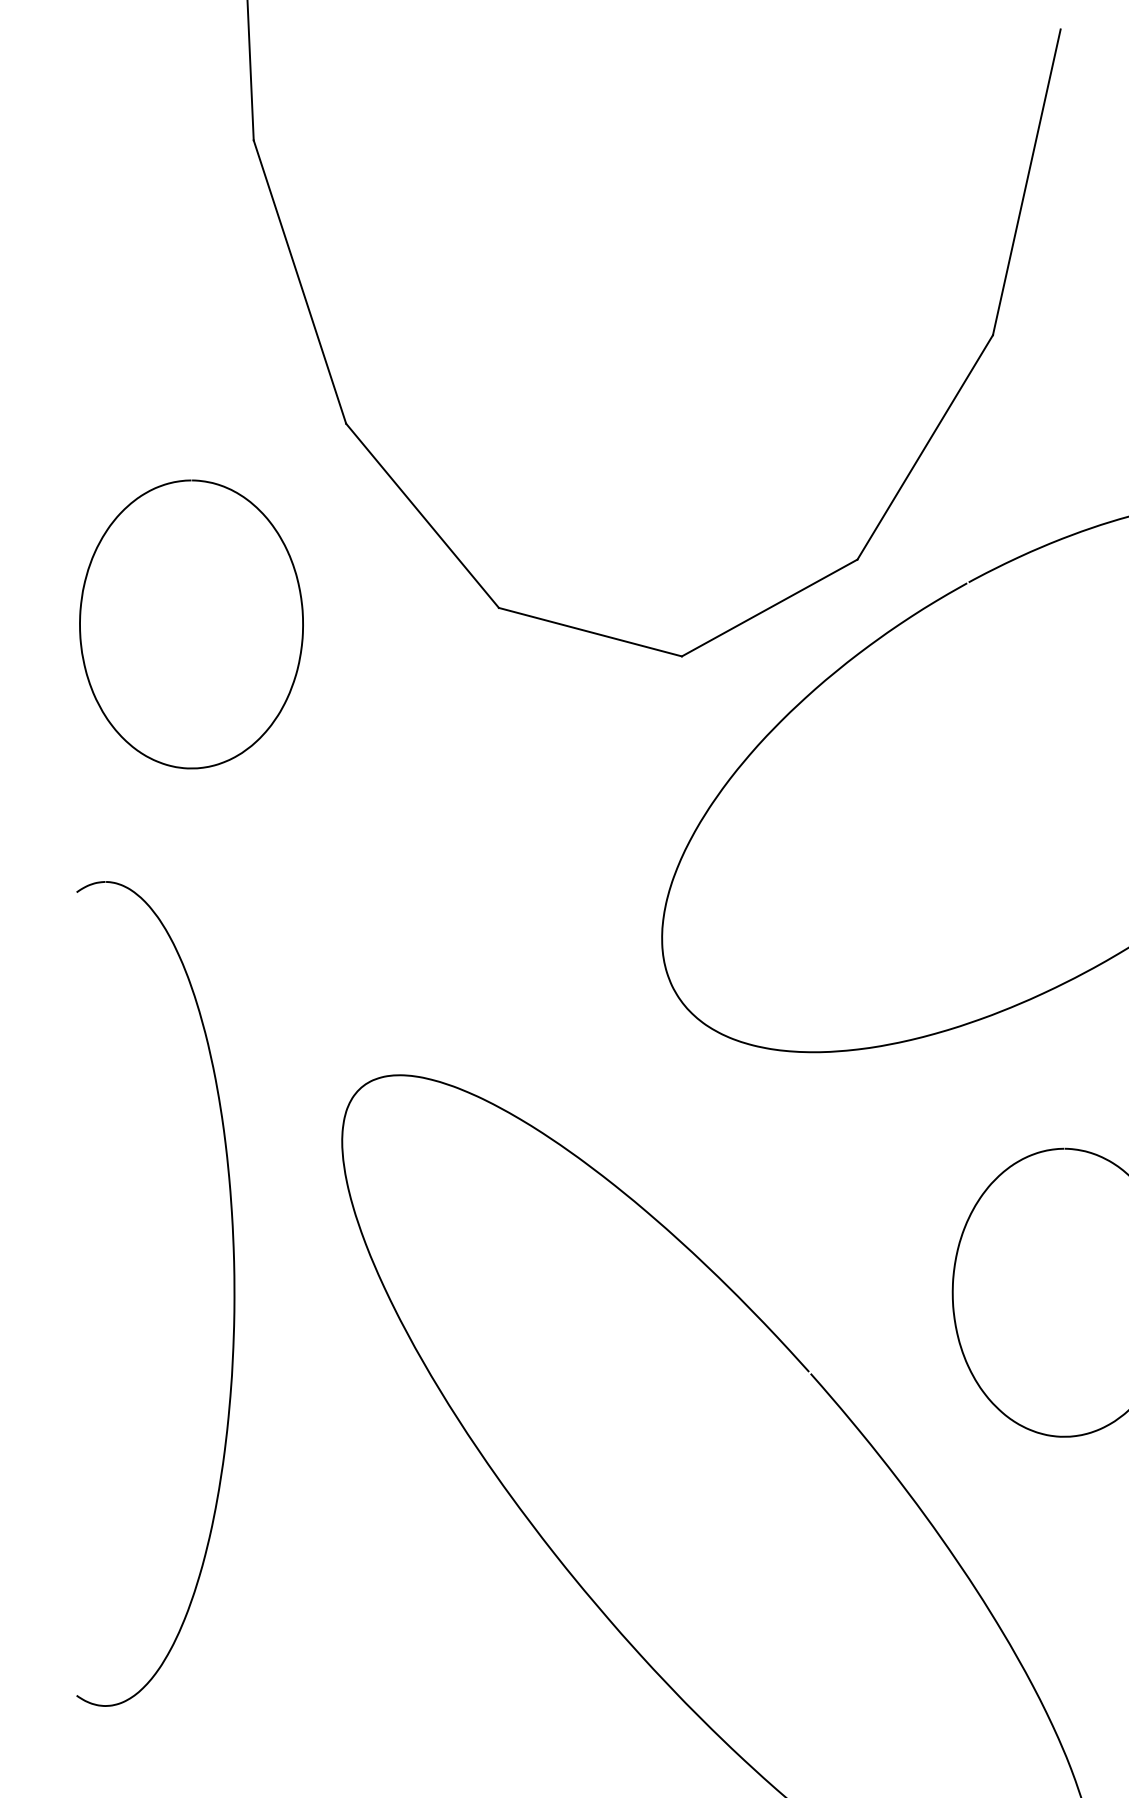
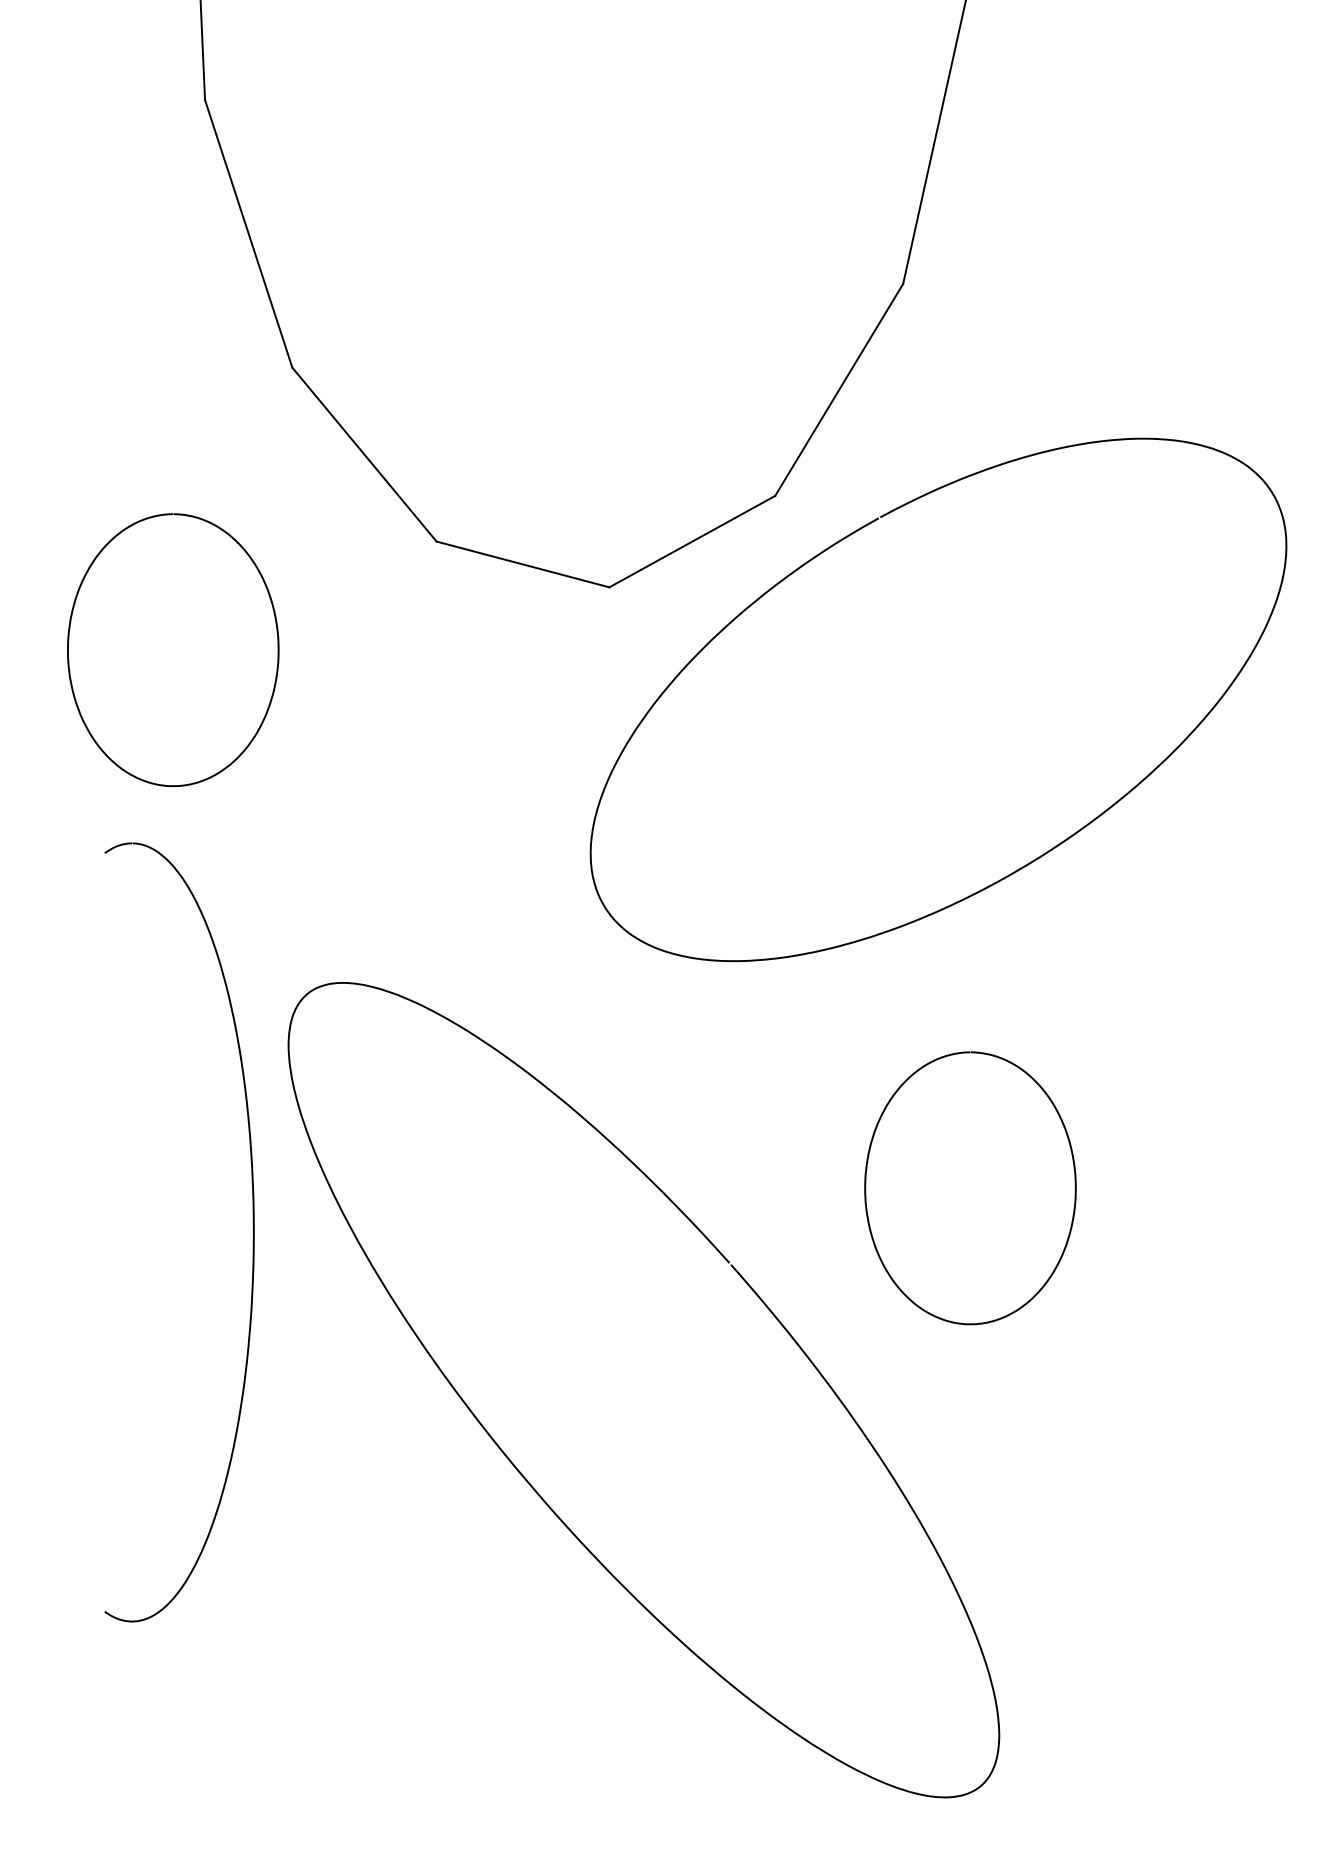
curve: (301, 623) -> (277, 649), moved
part: (233, 1289) -> (252, 1228), moved

